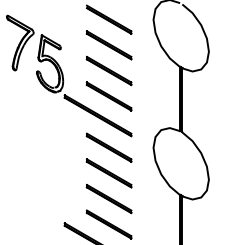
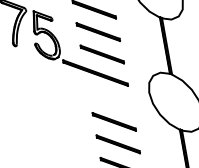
part: (108, 147) -> (109, 99), removed

